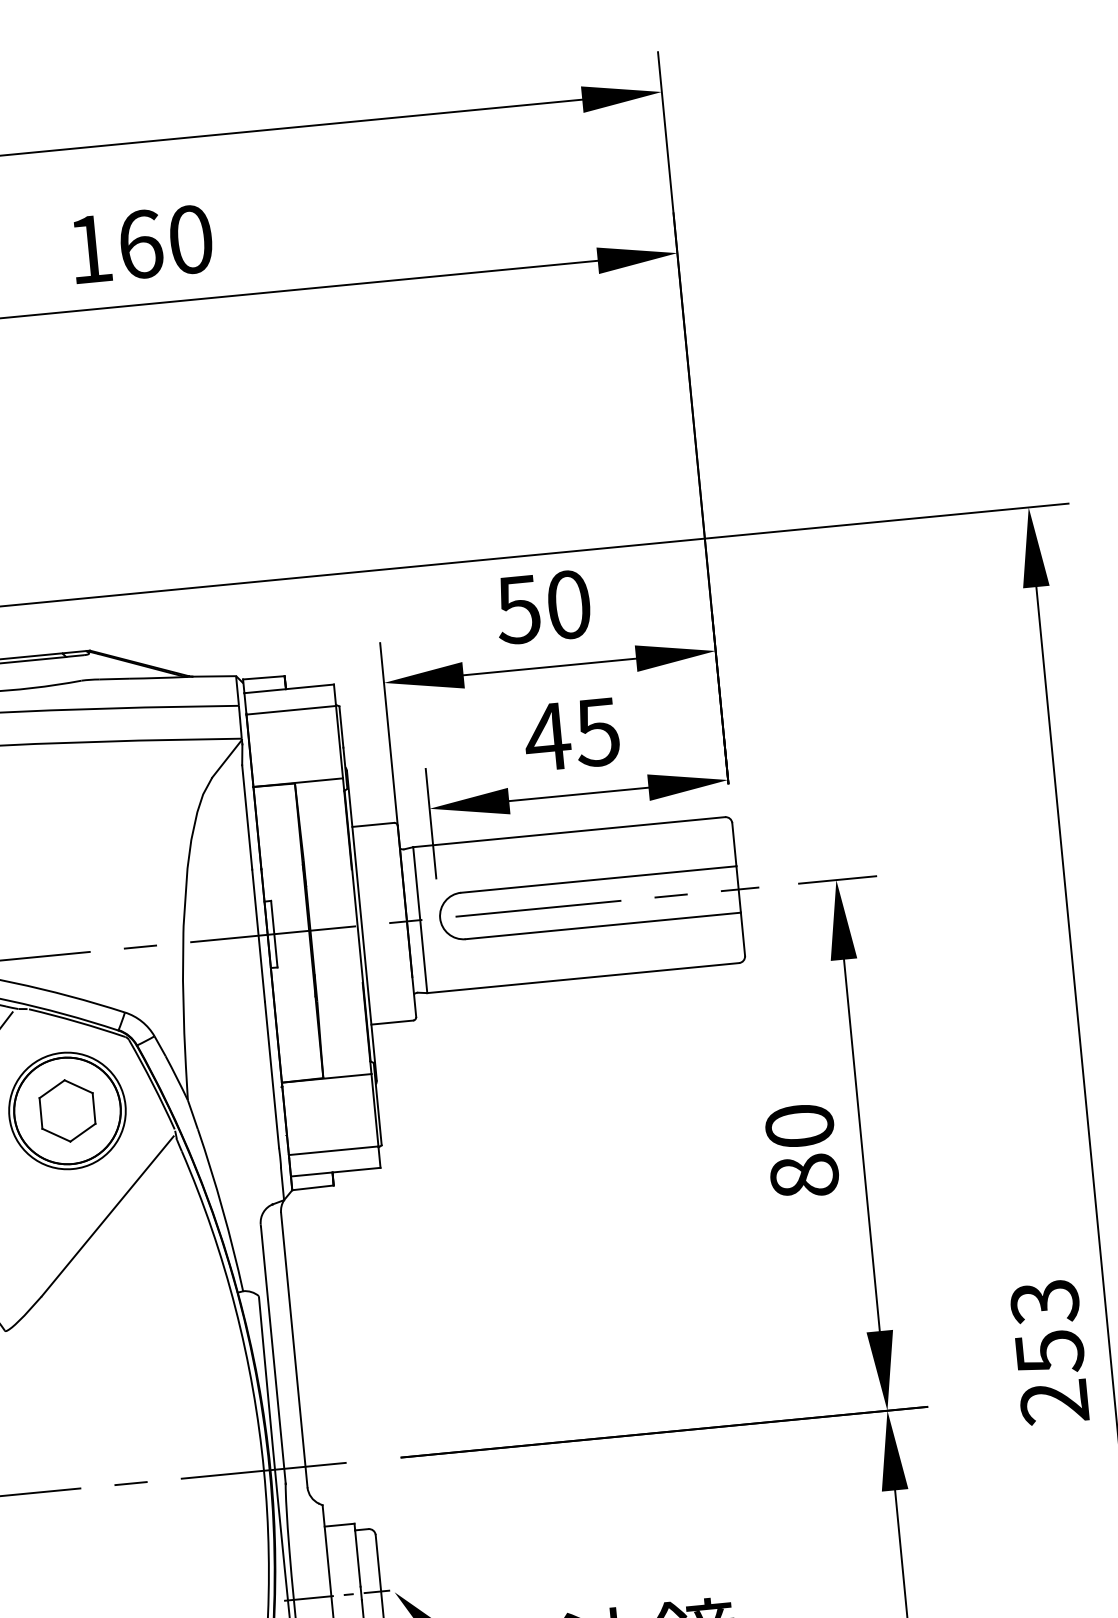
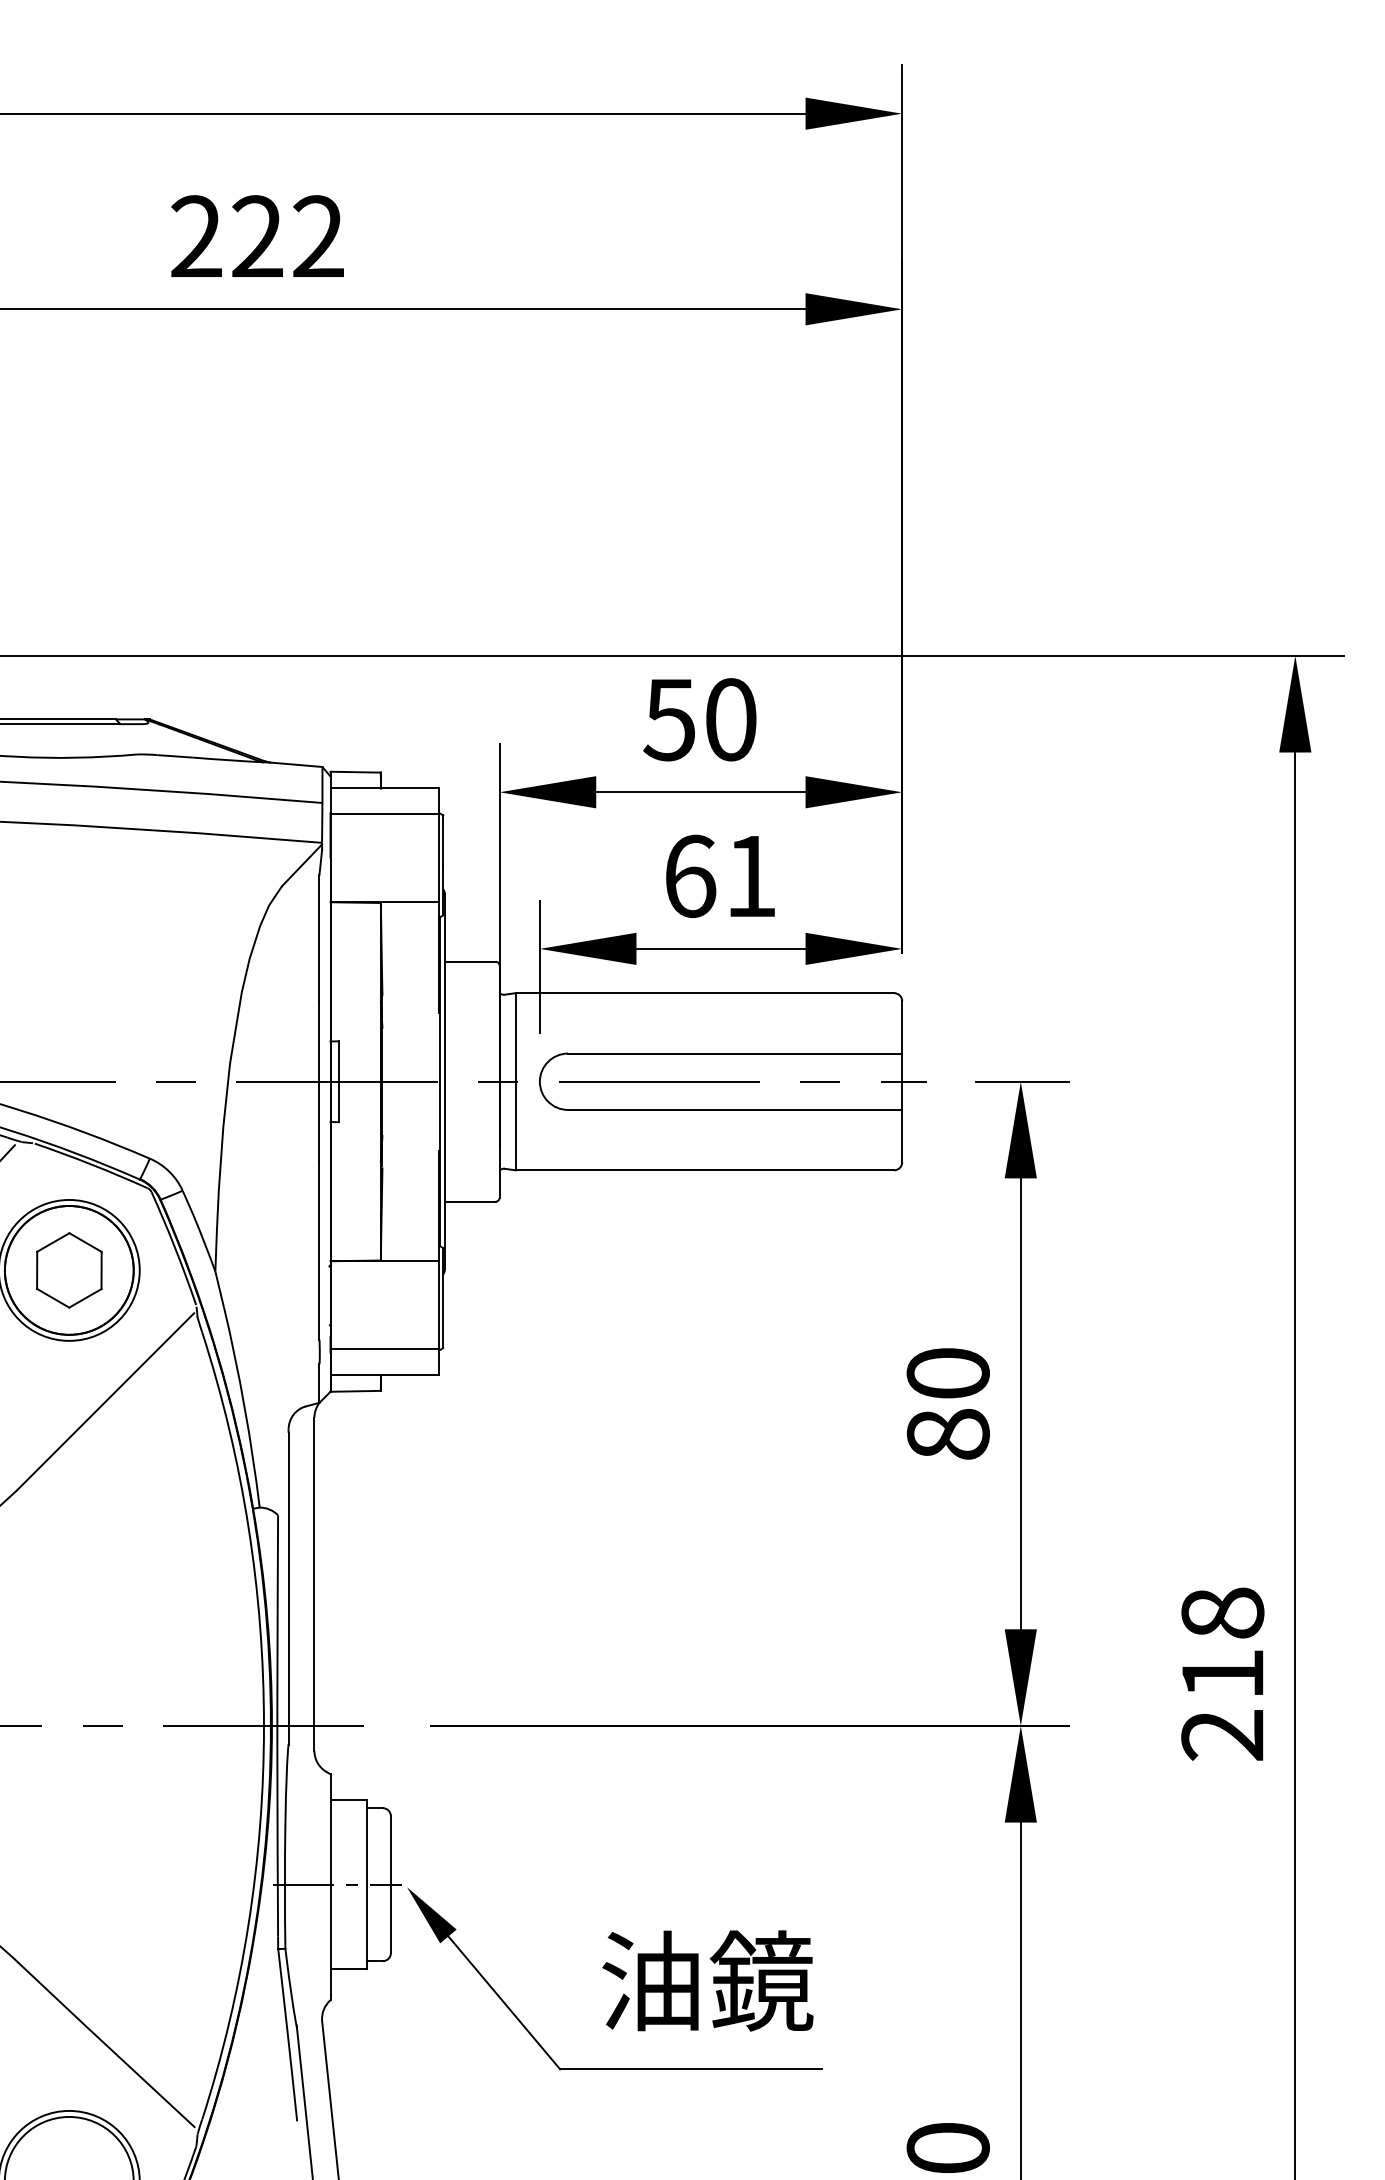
text: (140, 244) -> (257, 236), 160 -> 222
text: (571, 734) -> (719, 876), 45 -> 61
text: (1047, 1327) -> (1222, 1644), 253 -> 218

